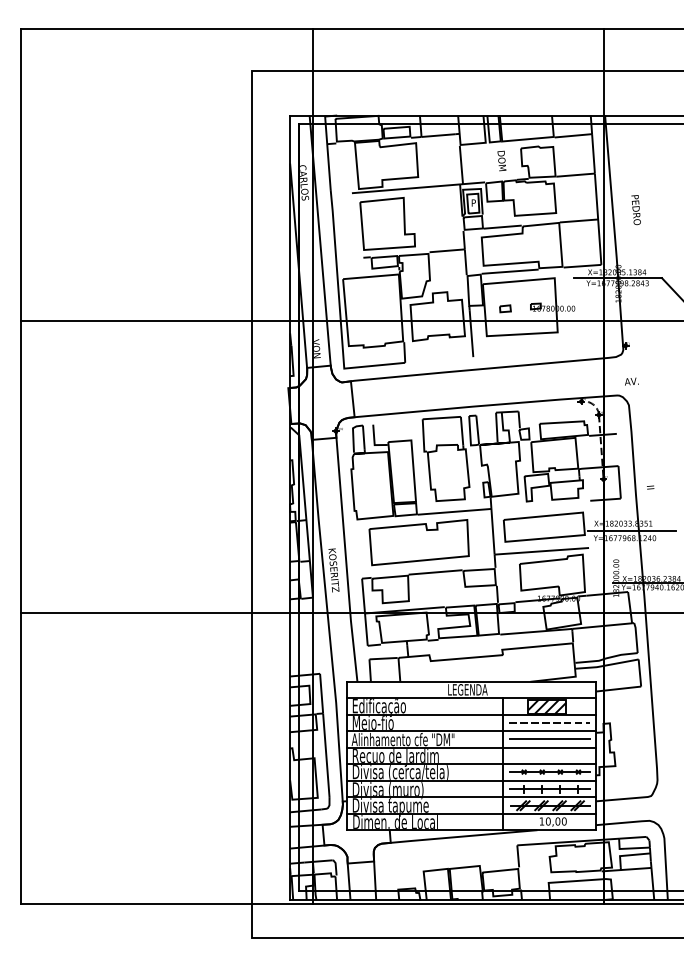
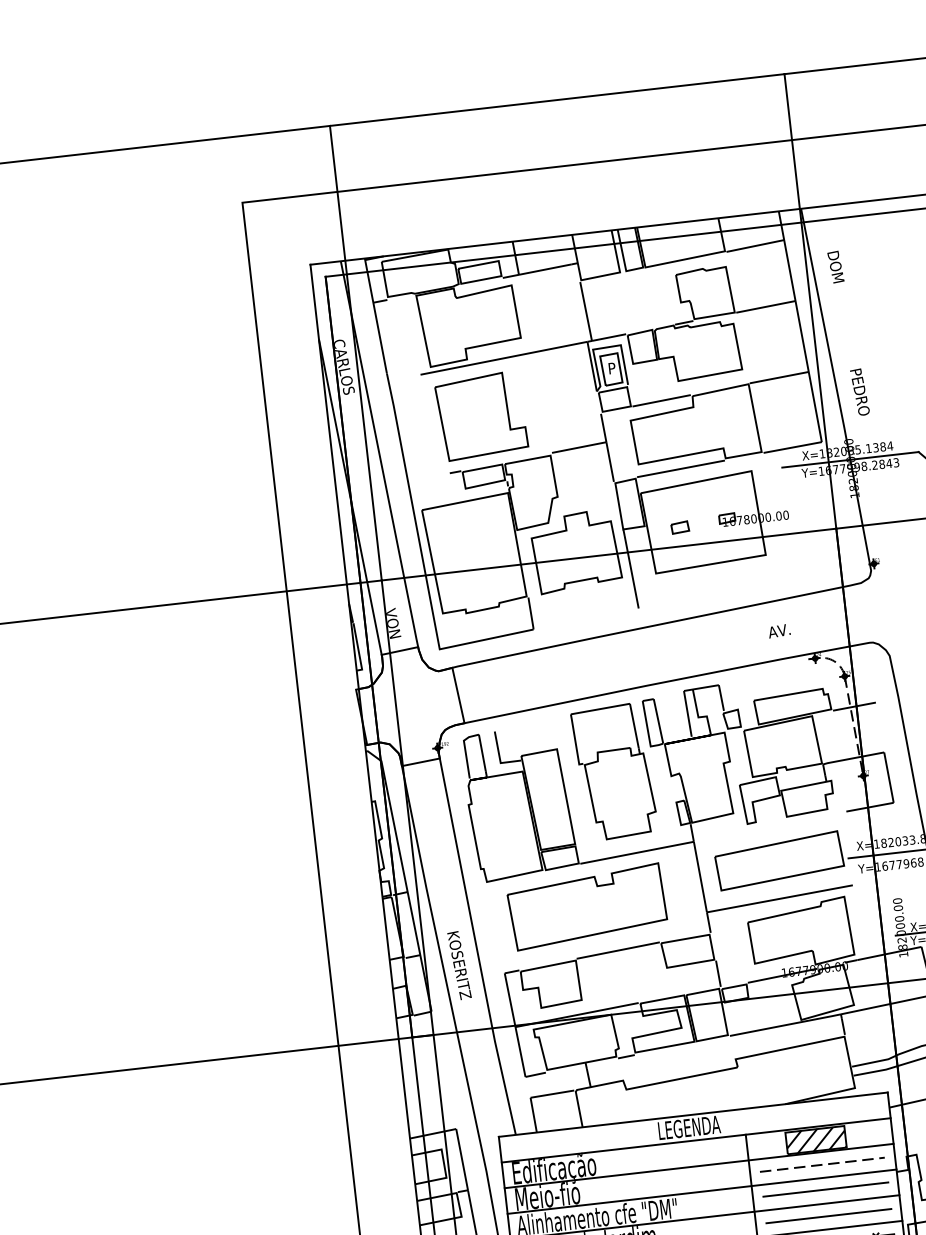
text: (501, 160) -> (835, 266), moved
text: (635, 210) -> (859, 393), moved
text: (631, 381) -> (778, 631), moved
line: (549, 755) -> (828, 1215), added

